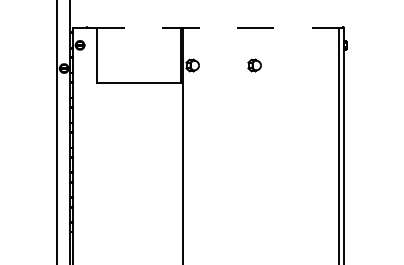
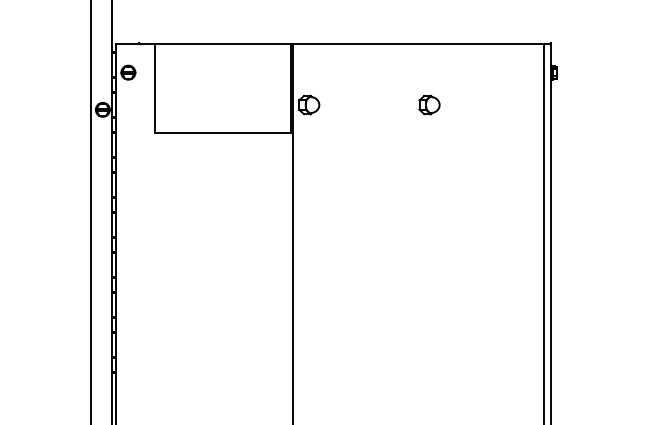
line: (215, 27) -> (345, 43), dashed -> solid
part: (254, 65) -> (429, 104), moved

